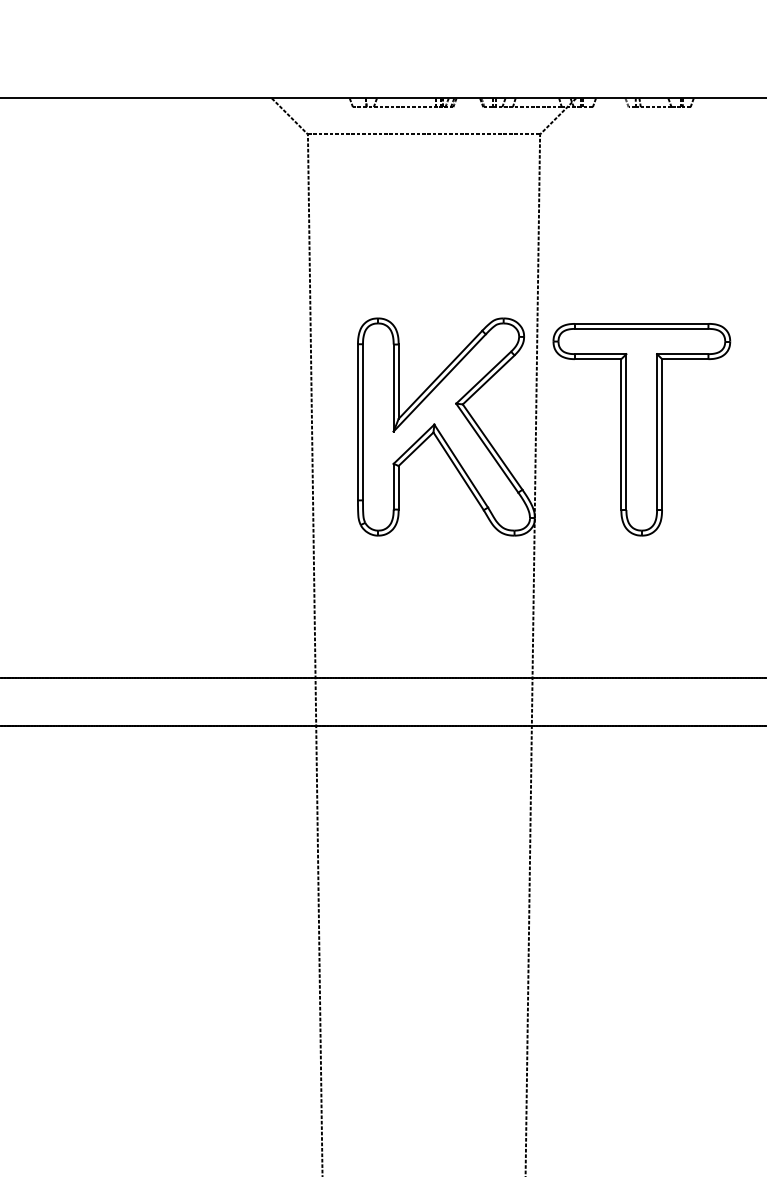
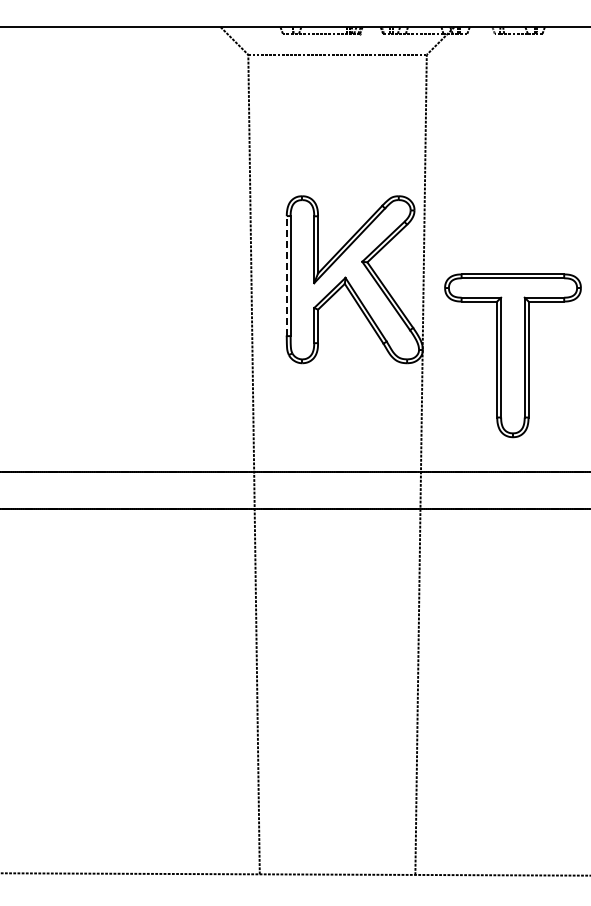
line: (357, 421) -> (286, 275), solid -> dashed
part: (641, 429) -> (512, 355), moved

